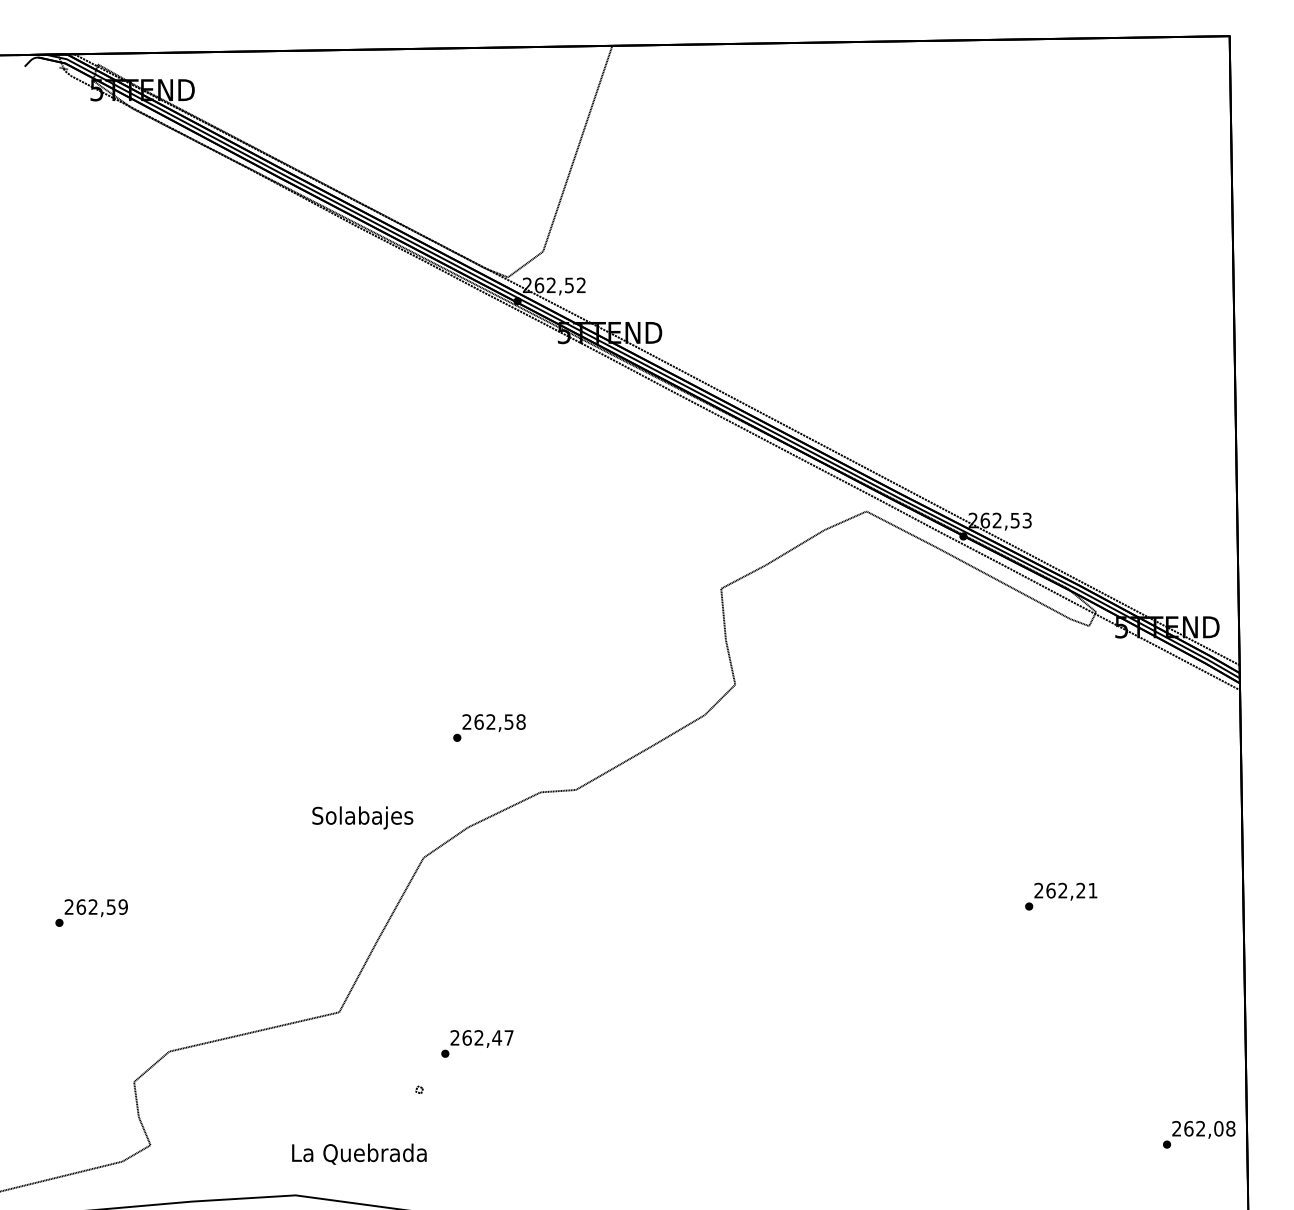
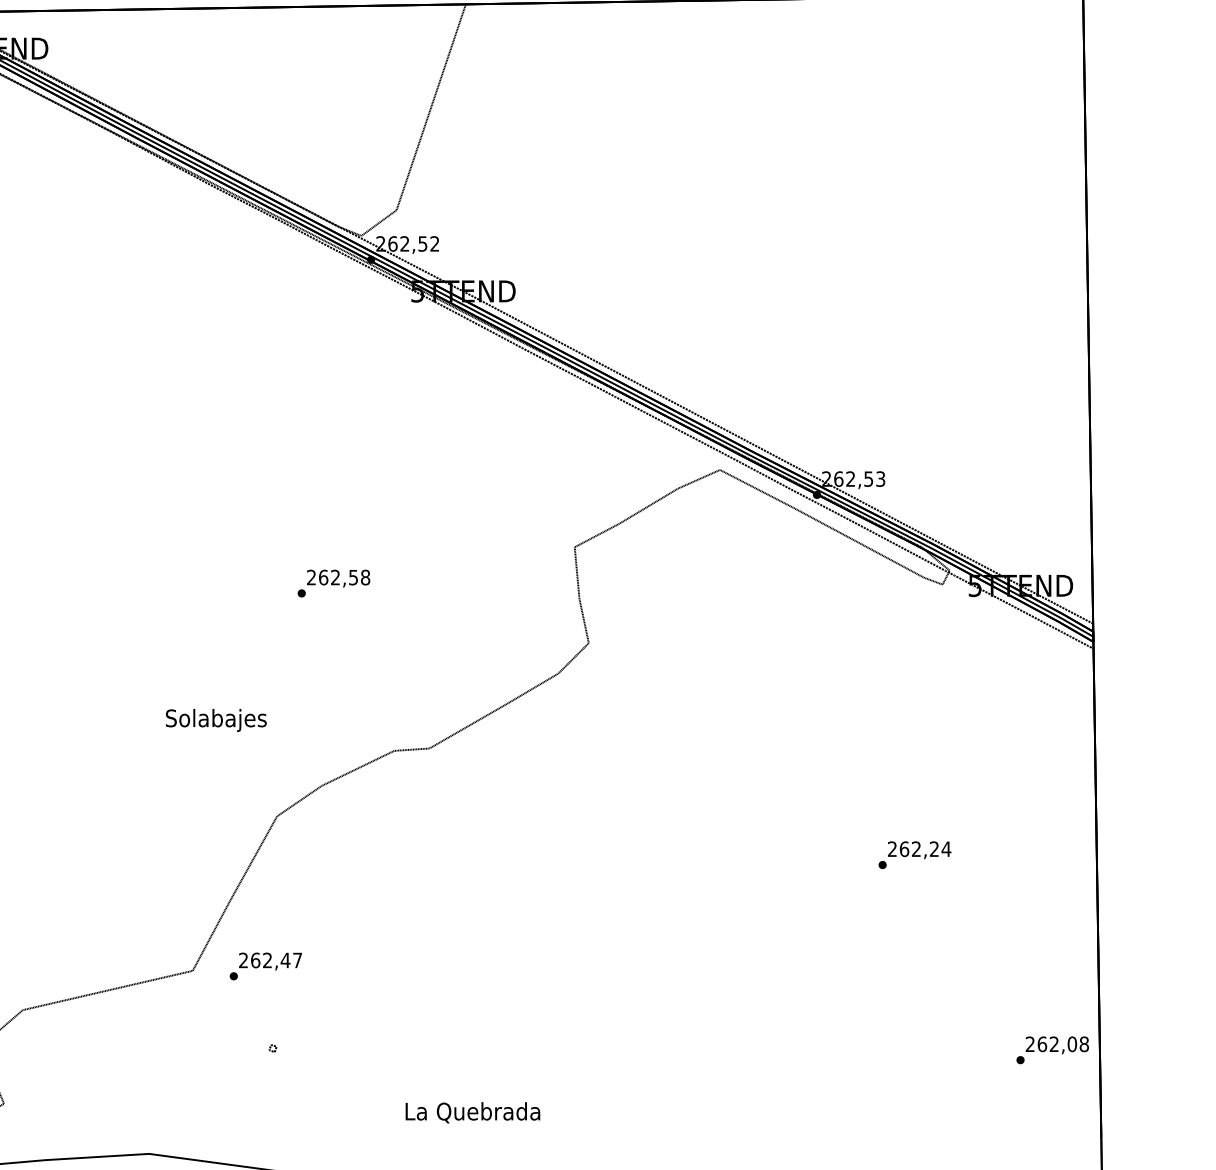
text: (489, 727) -> (334, 583), moved
text: (362, 817) -> (216, 720), moved
text: (1092, 890) -> (946, 849), 262,21 -> 262,24
text: (477, 1043) -> (266, 966), moved
text: (1199, 1134) -> (1053, 1050), moved
text: (359, 1153) -> (473, 1112), moved

